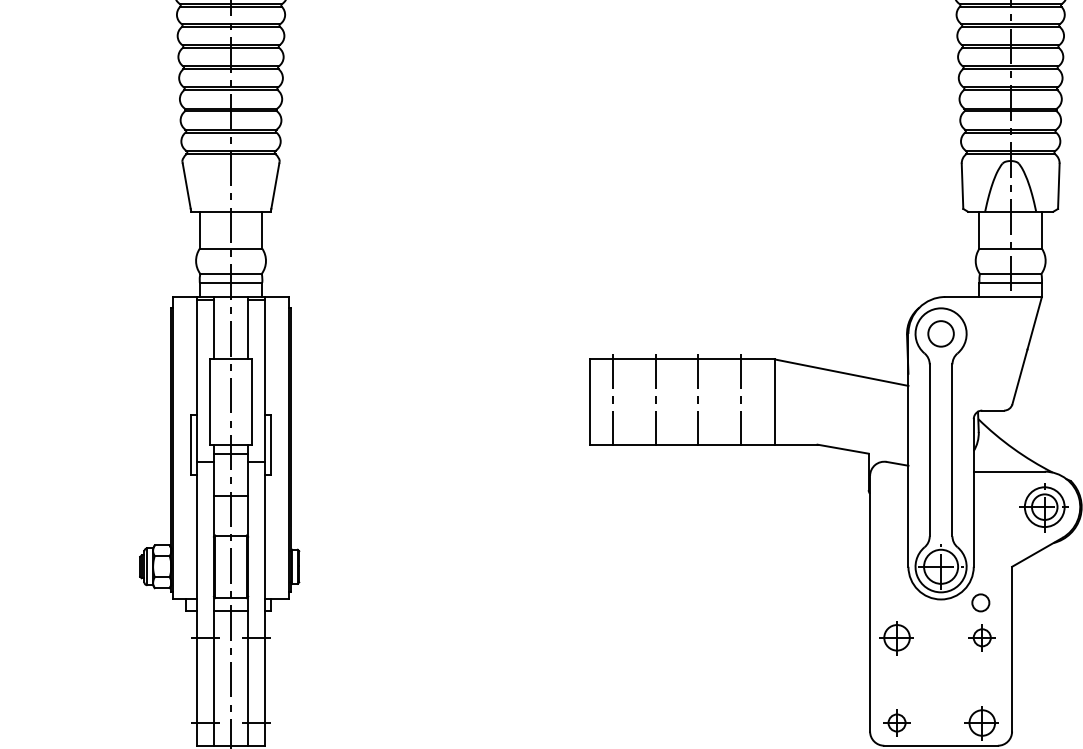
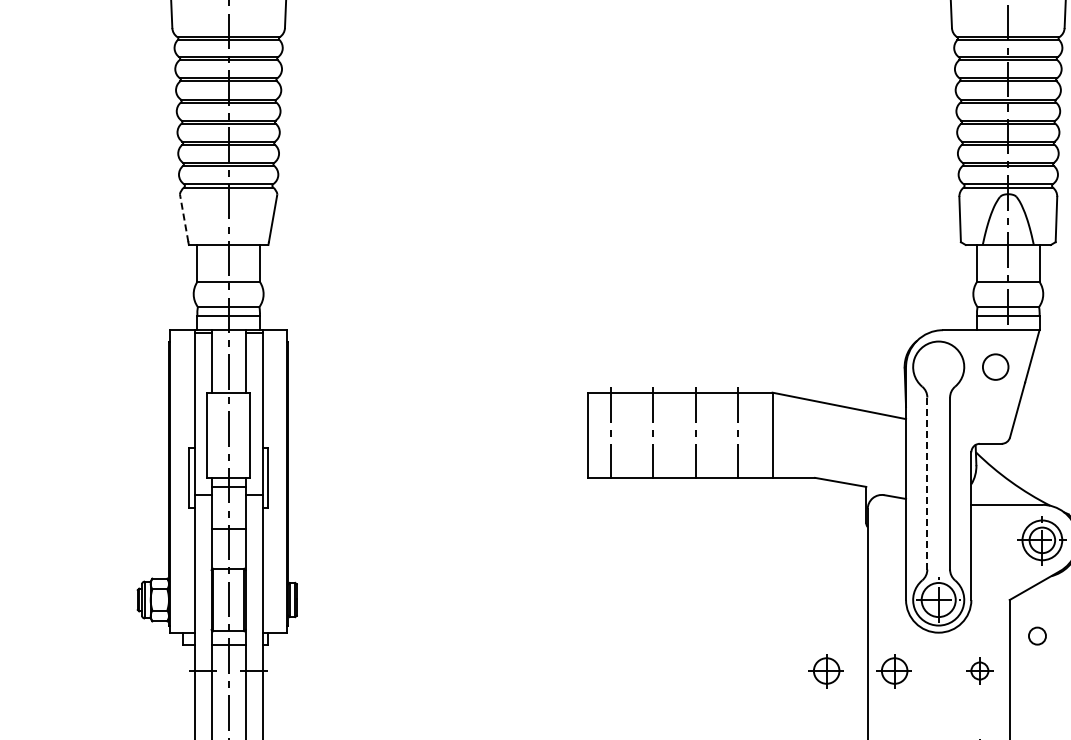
line: (186, 186) -> (184, 219), solid -> dashed
circle: (940, 333) -> (995, 366), moved
line: (929, 450) -> (927, 483), solid -> dashed
circle: (980, 602) -> (1037, 635), moved
part: (828, 638) -> (826, 671), added

